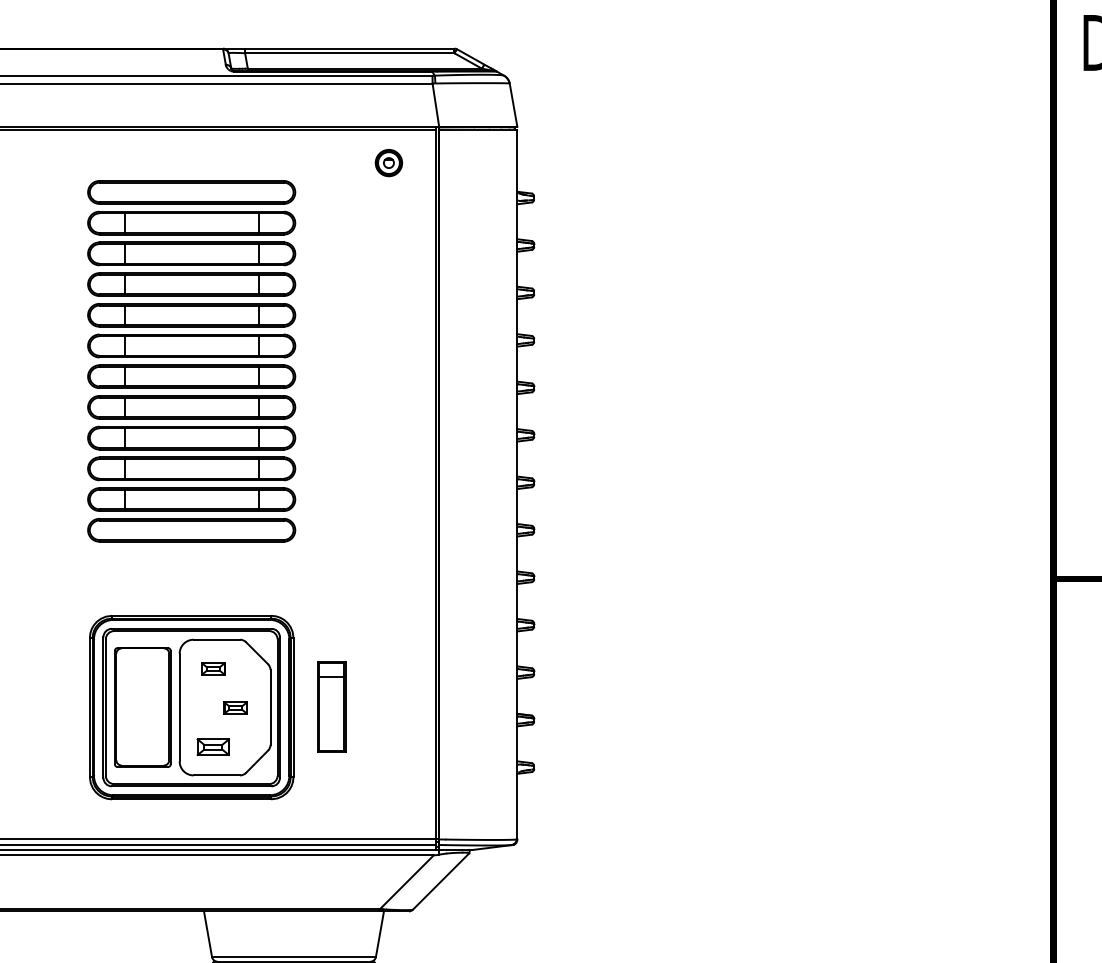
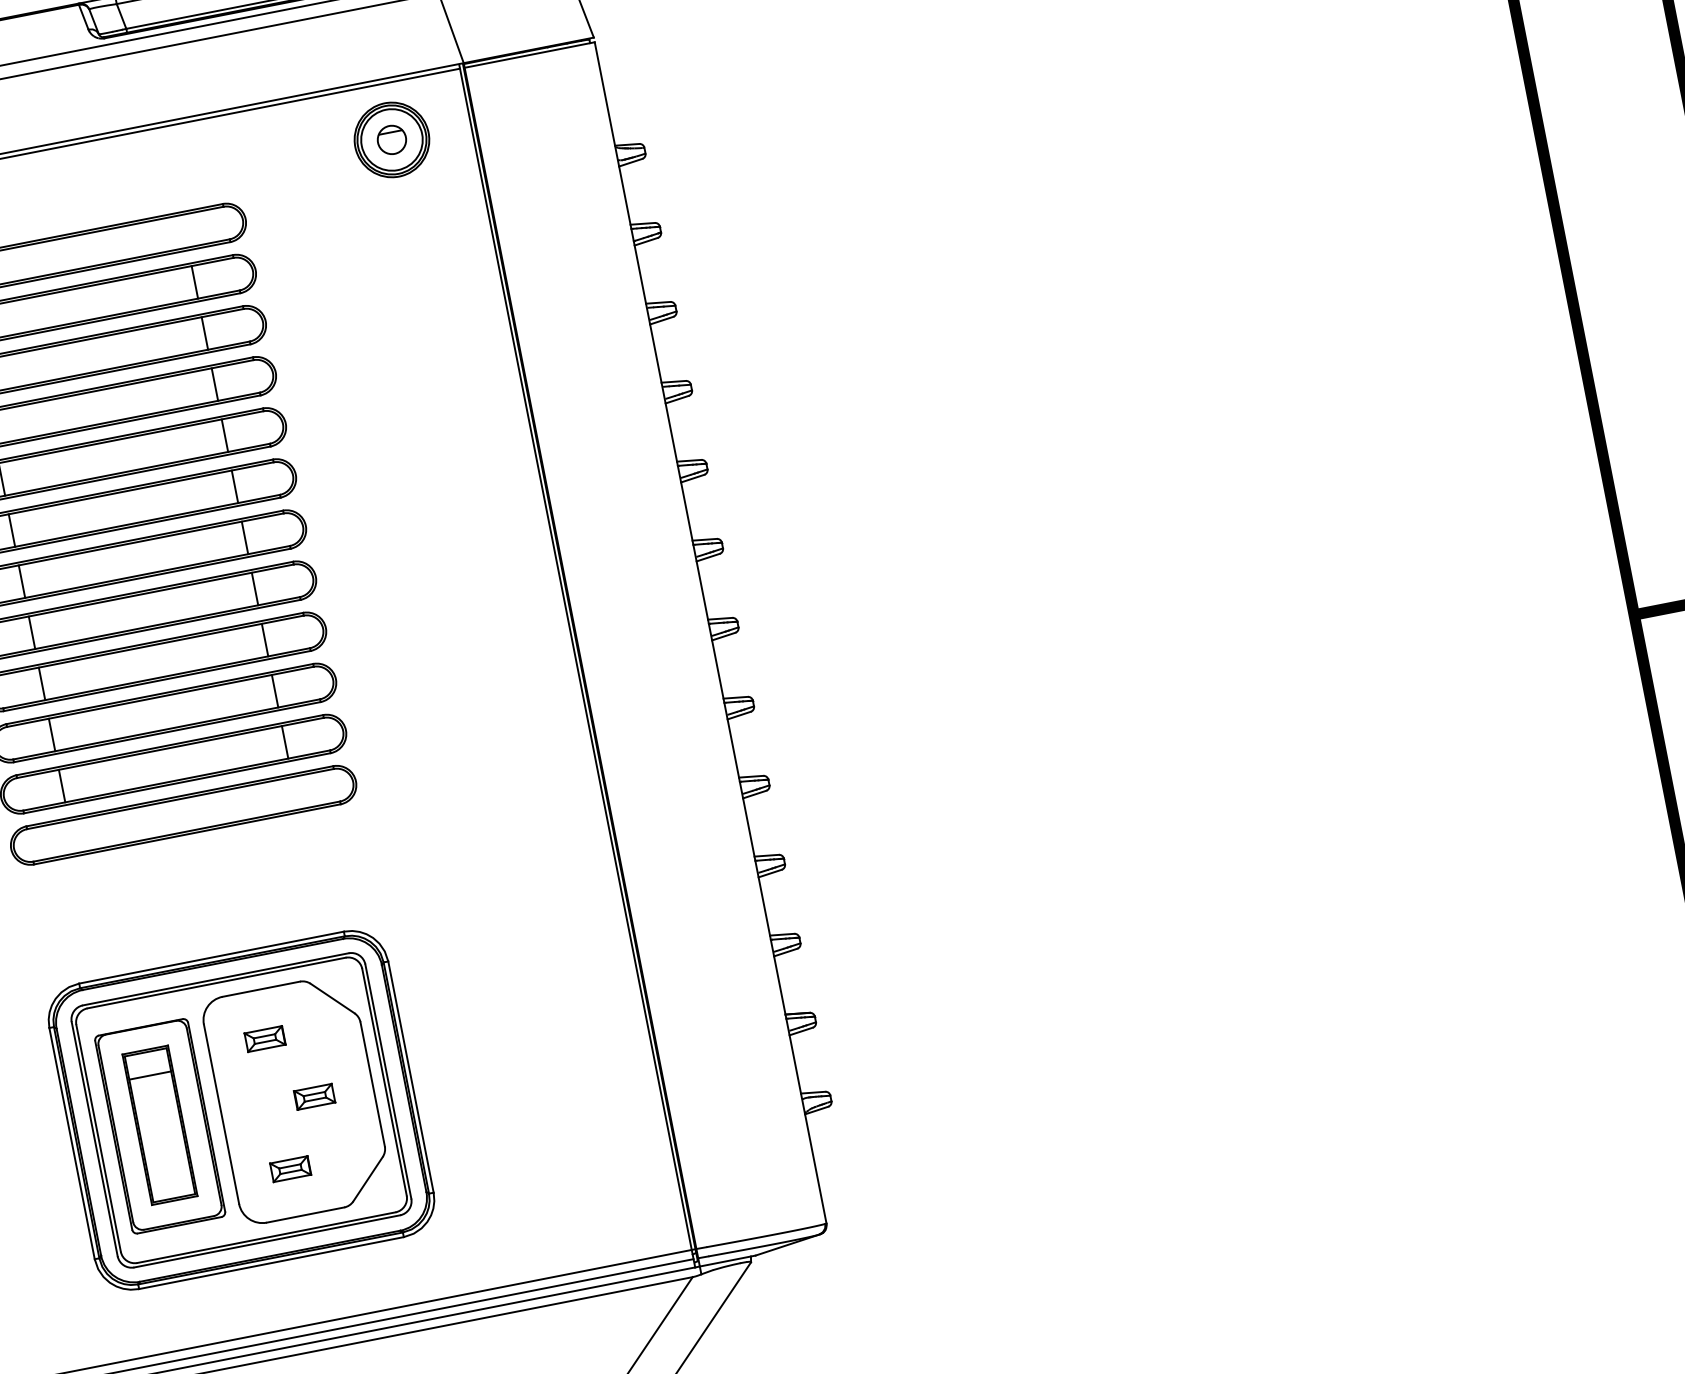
part: (388, 162) -> (391, 139), size x1.67
part: (331, 706) -> (159, 1124), moved
part: (213, 746) -> (290, 1168), size x0.71

